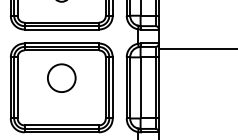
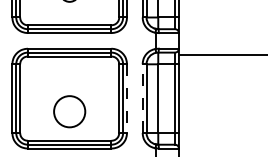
circle: (61, 78) -> (69, 111), moved
line: (126, 87) -> (142, 98), solid -> dashed
line: (113, 88) -> (127, 99), solid -> dashed

